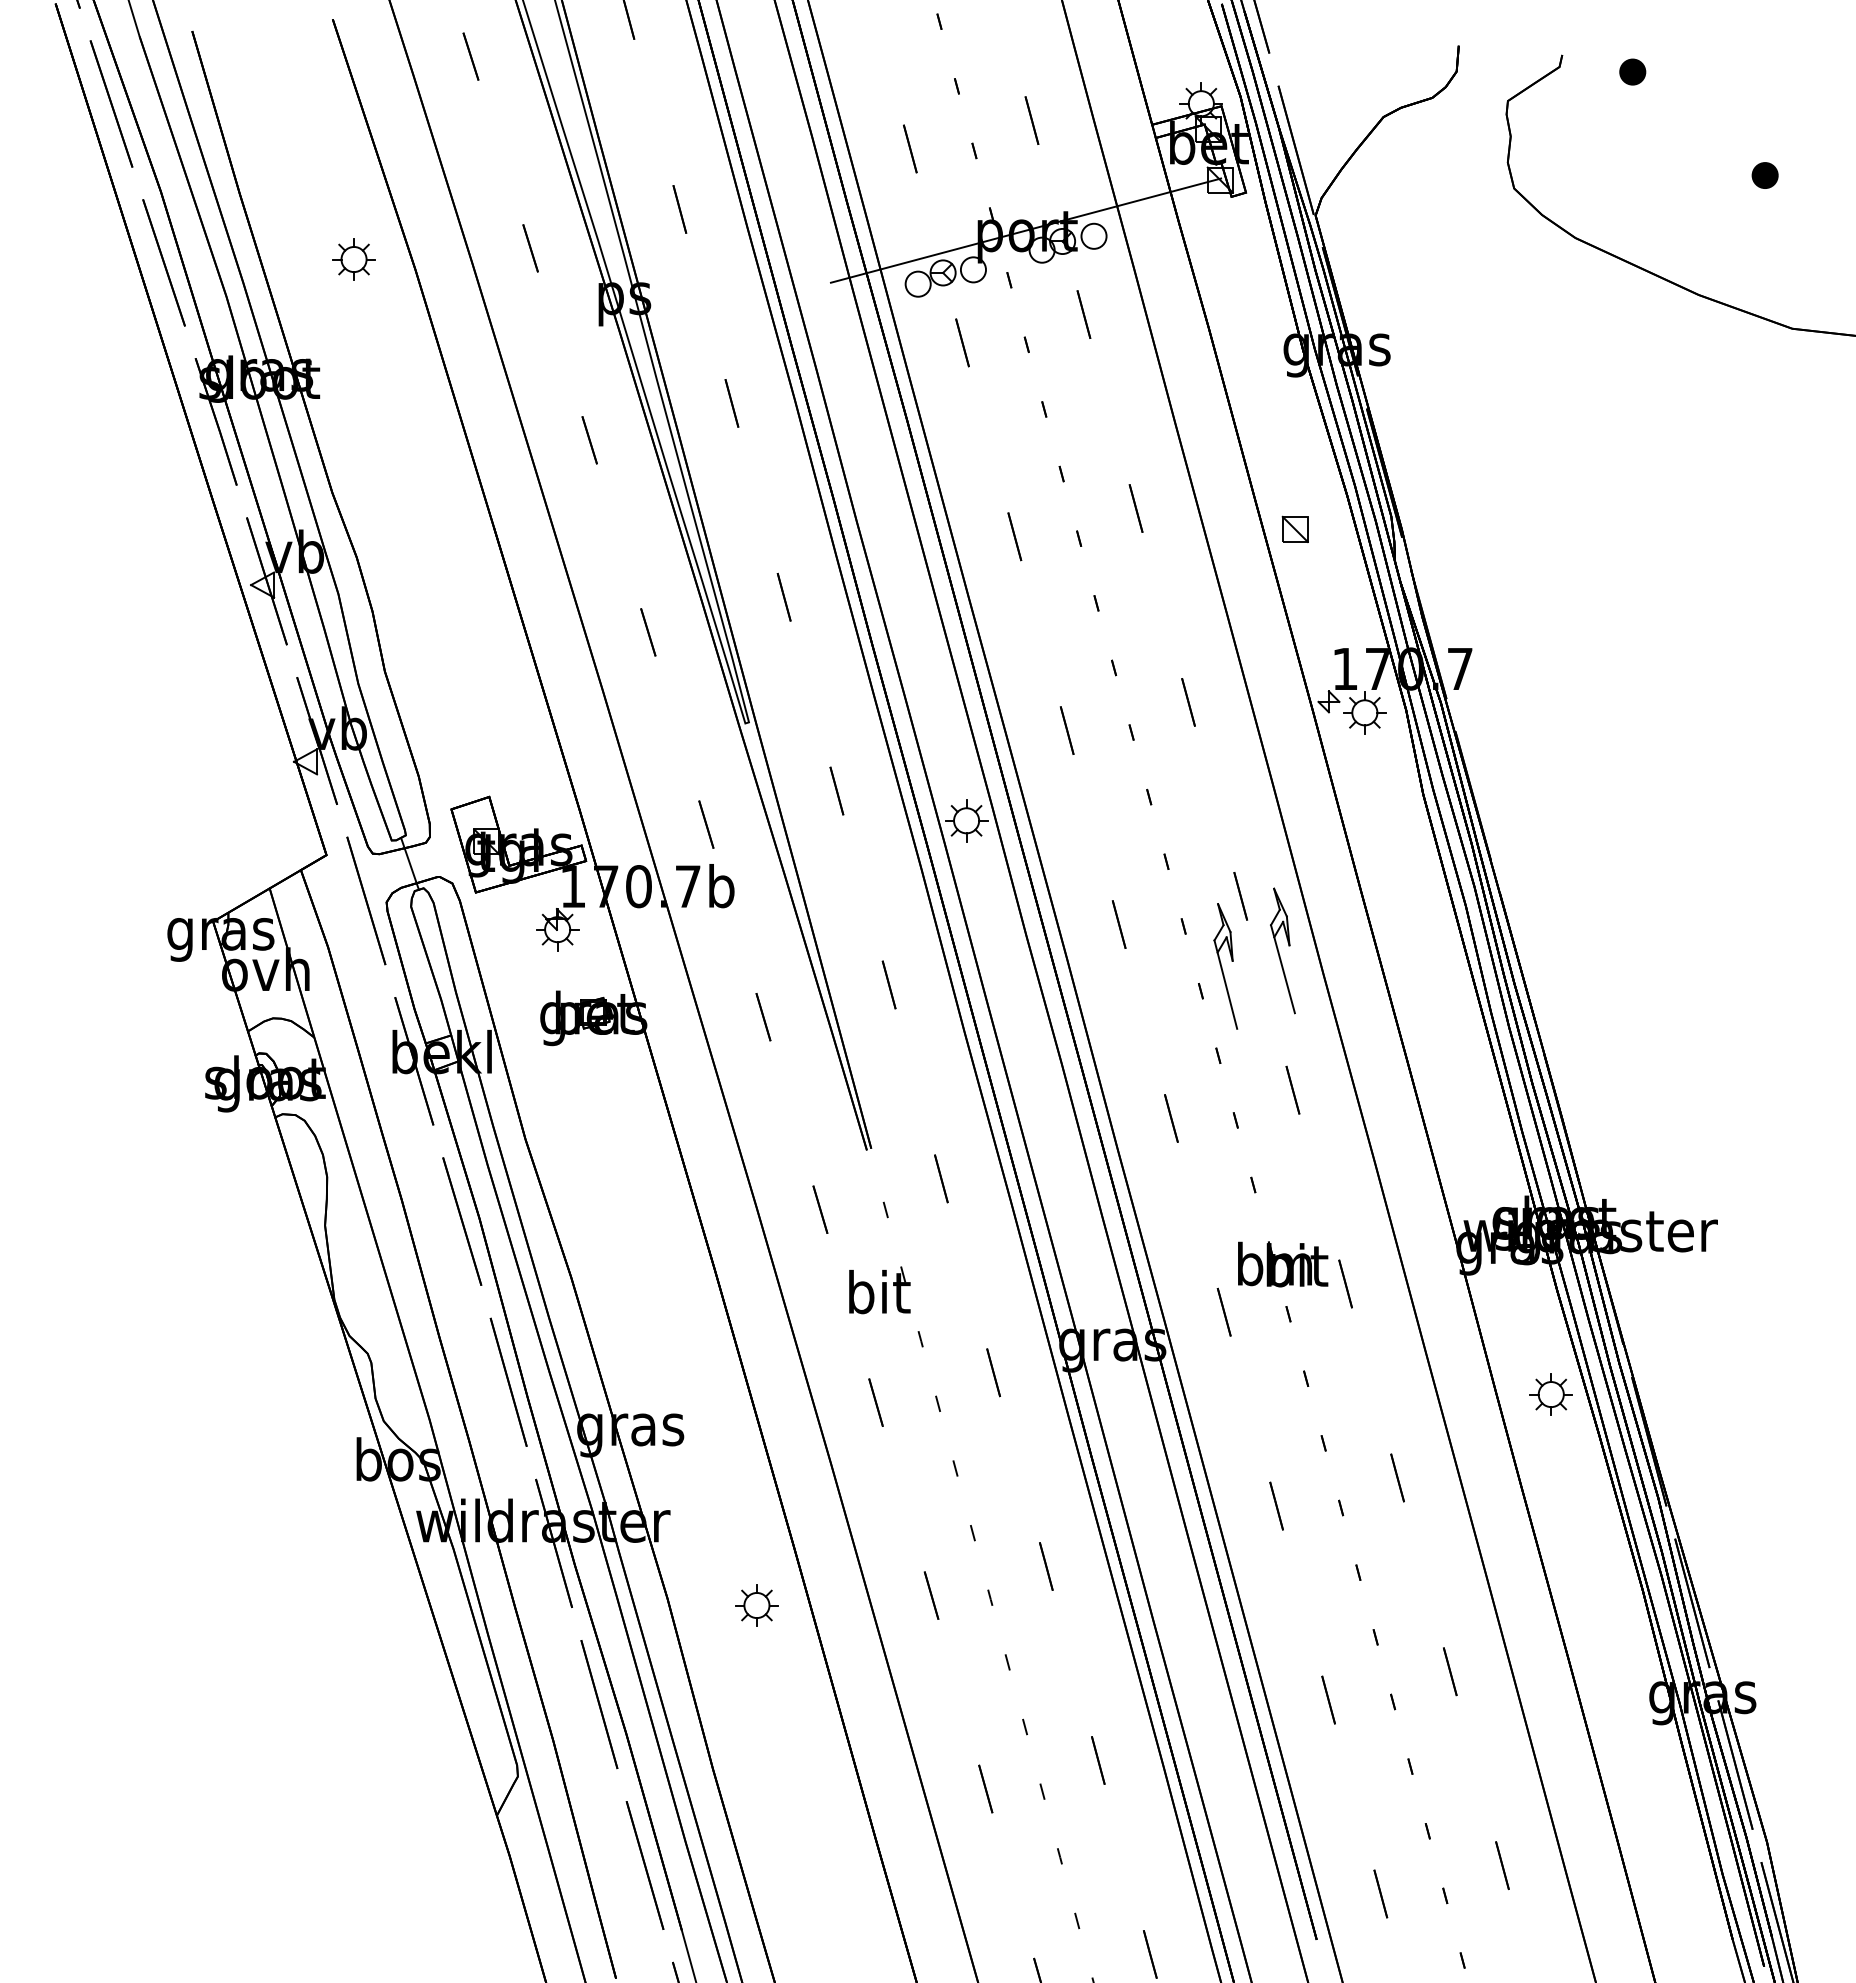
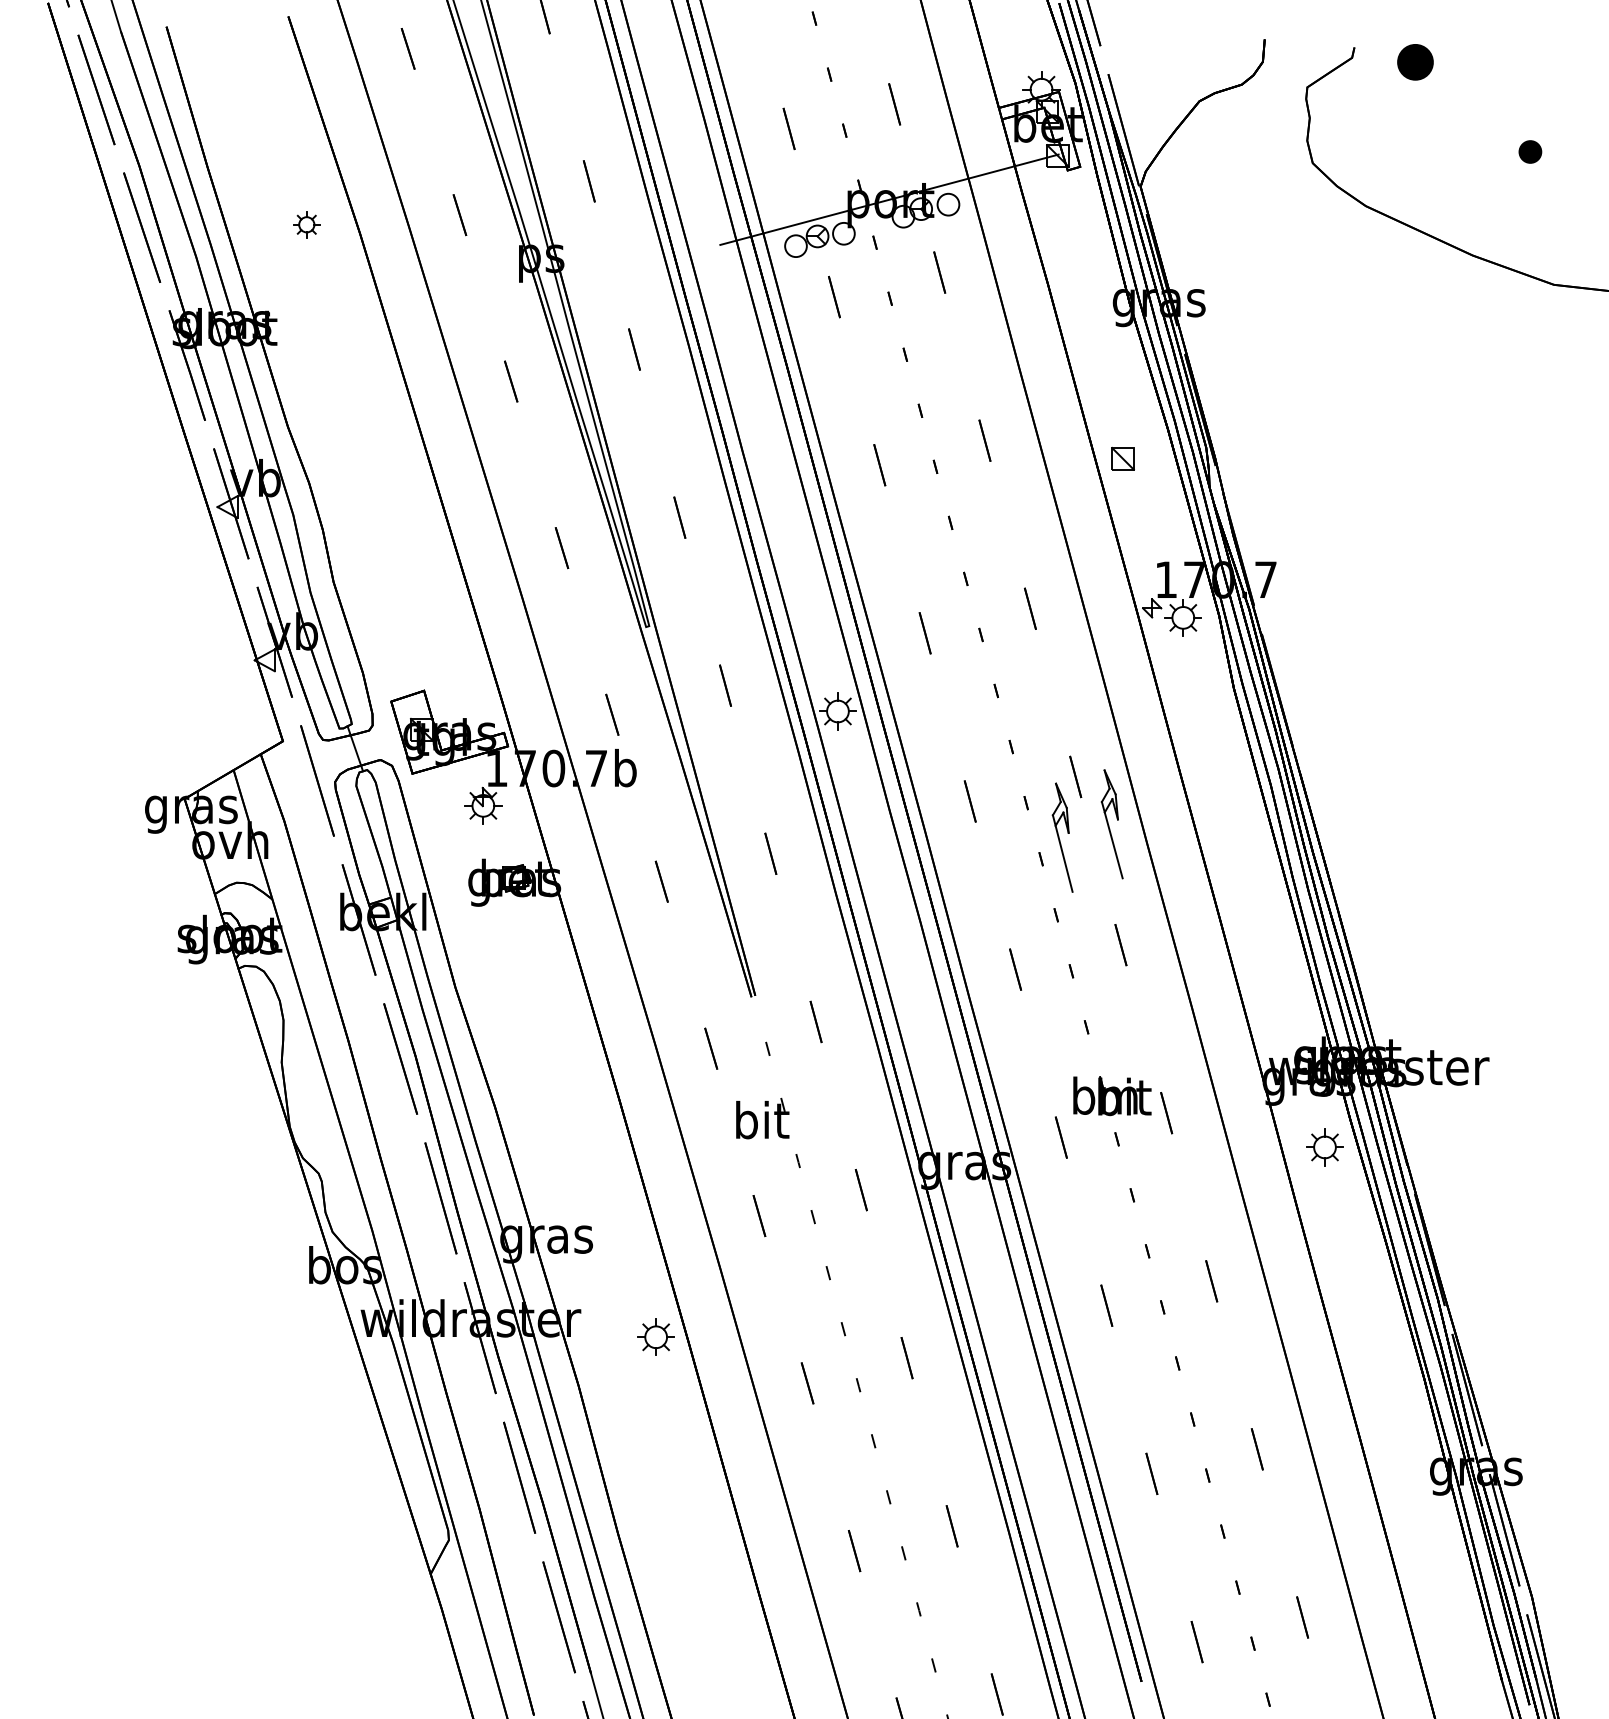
part: (1632, 71) -> (1415, 61), size x1.6
part: (353, 259) -> (306, 224), size x0.7
part: (1550, 1394) -> (1324, 1147), moved
part: (756, 1605) -> (655, 1337), moved

